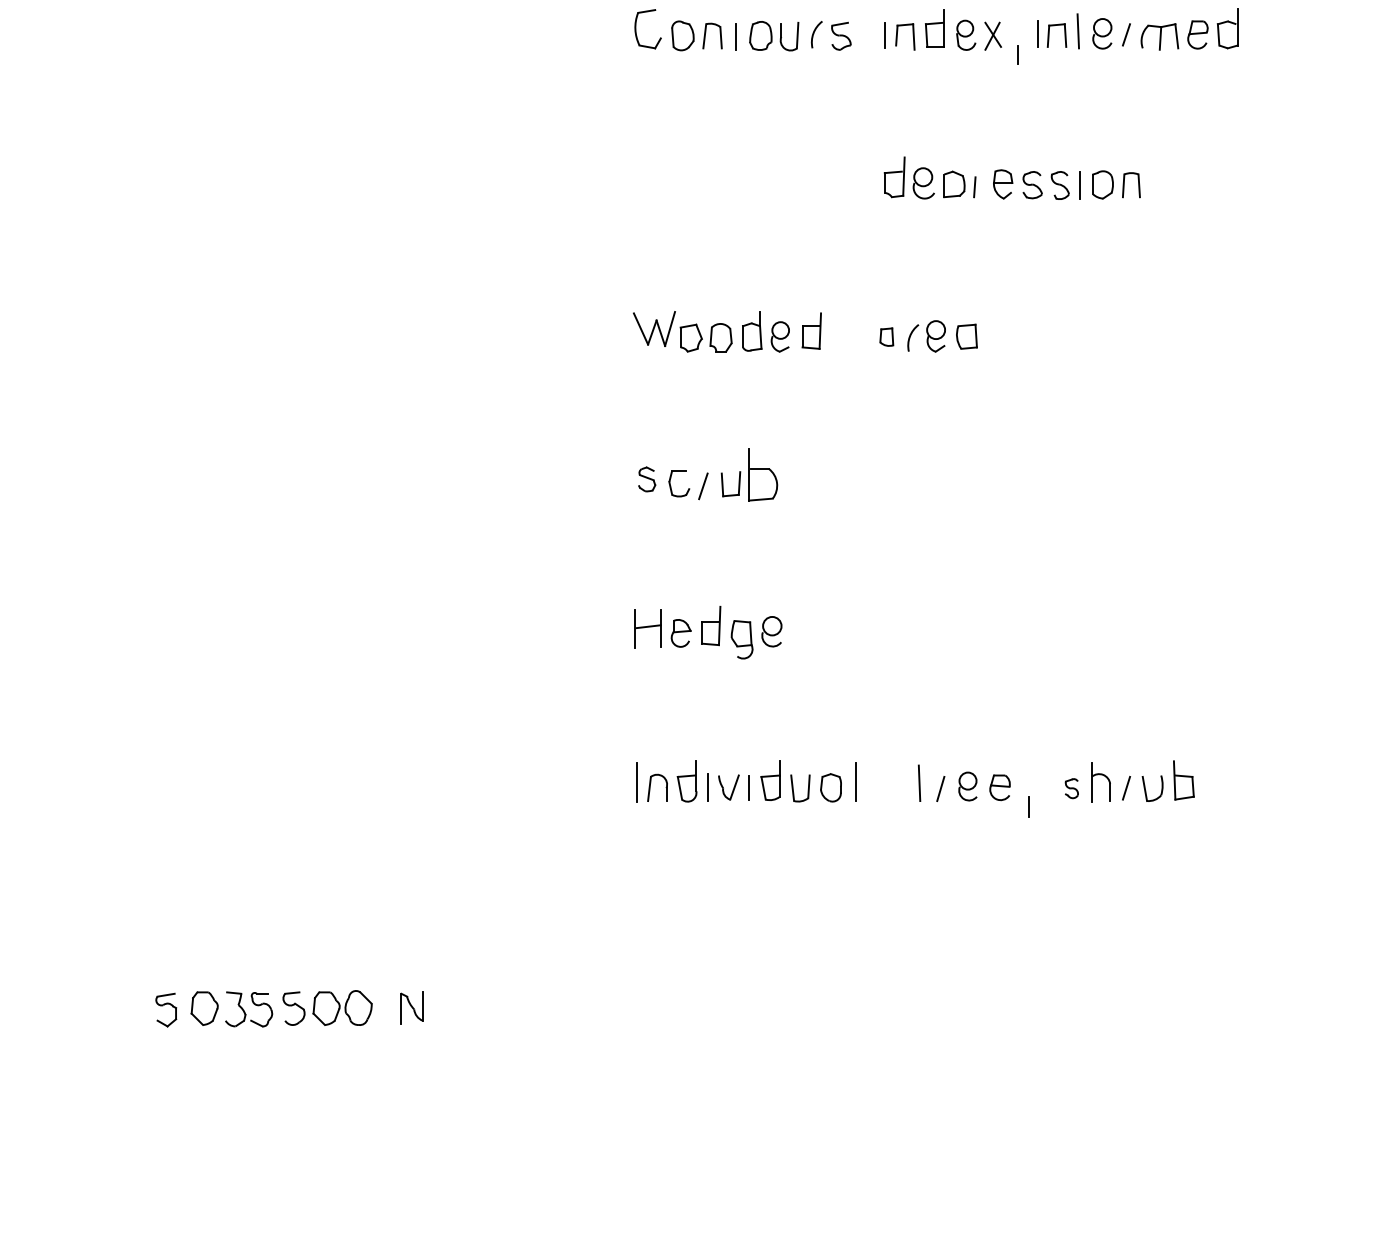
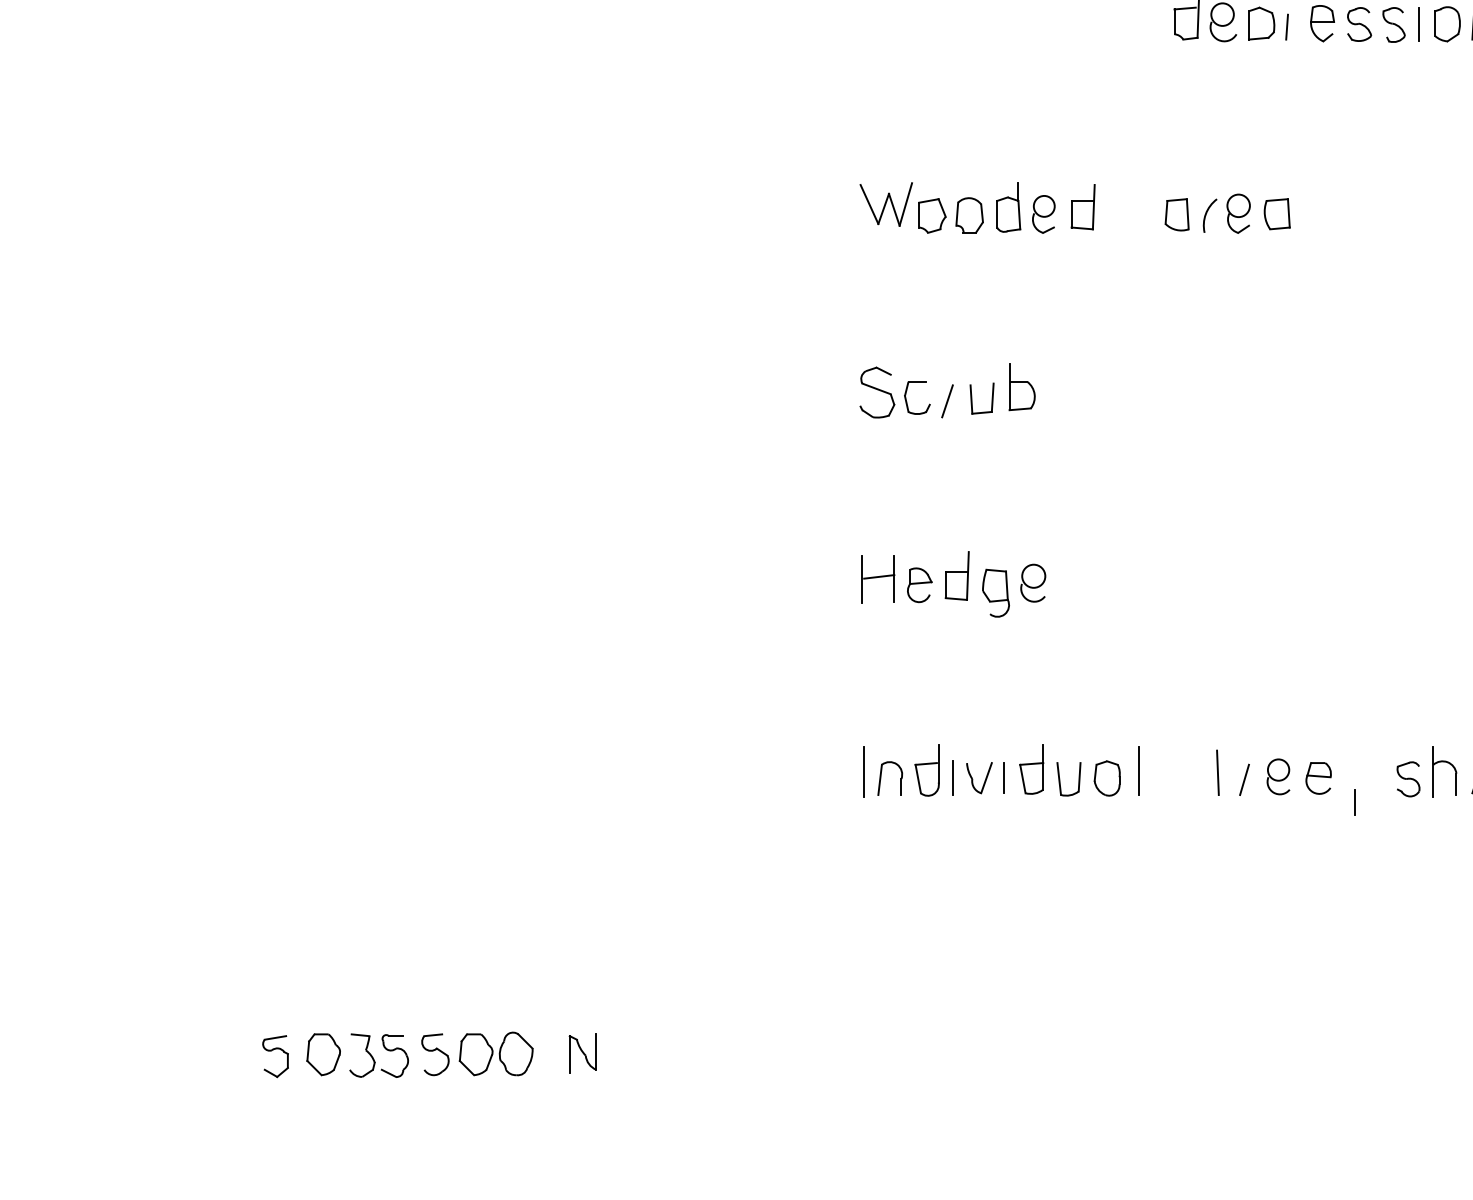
part: (886, 336) -> (1176, 213), size x1.43
part: (762, 475) -> (1021, 387), size x0.71
part: (646, 479) -> (876, 392), size x1.67
part: (1071, 788) -> (1408, 779), size x1.43

